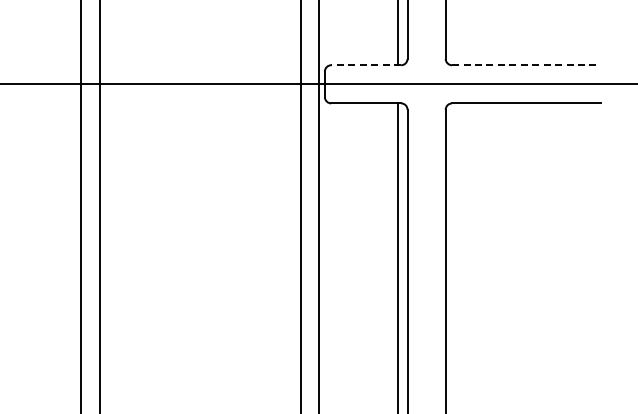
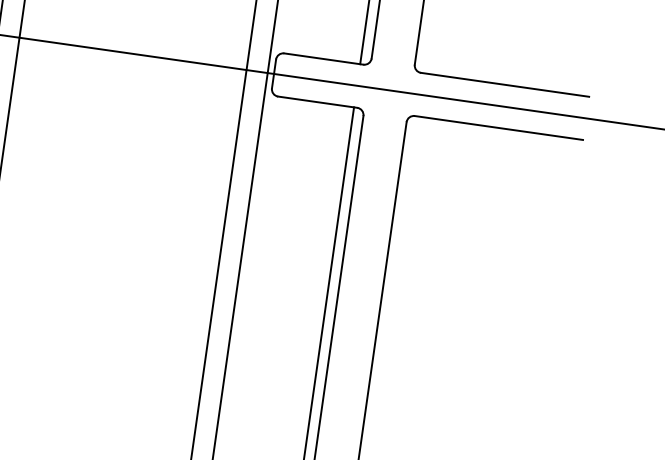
line: (366, 65) -> (324, 59), dashed -> solid
line: (526, 65) -> (505, 85), dashed -> solid

